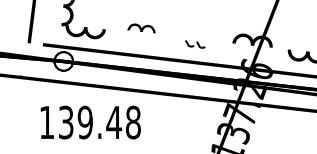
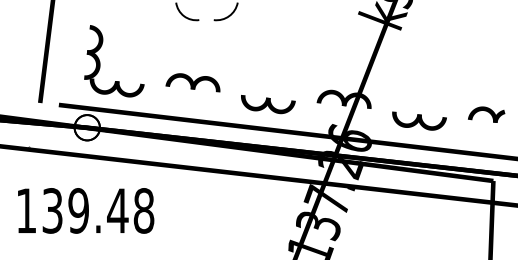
part: (141, 28) -> (192, 82), size x1.43
part: (196, 44) -> (268, 104), size x1.67
text: (91, 122) -> (86, 210), moved

